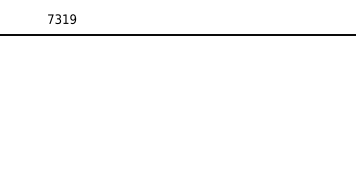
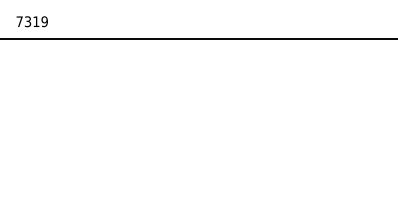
text: (61, 18) -> (31, 21), moved

